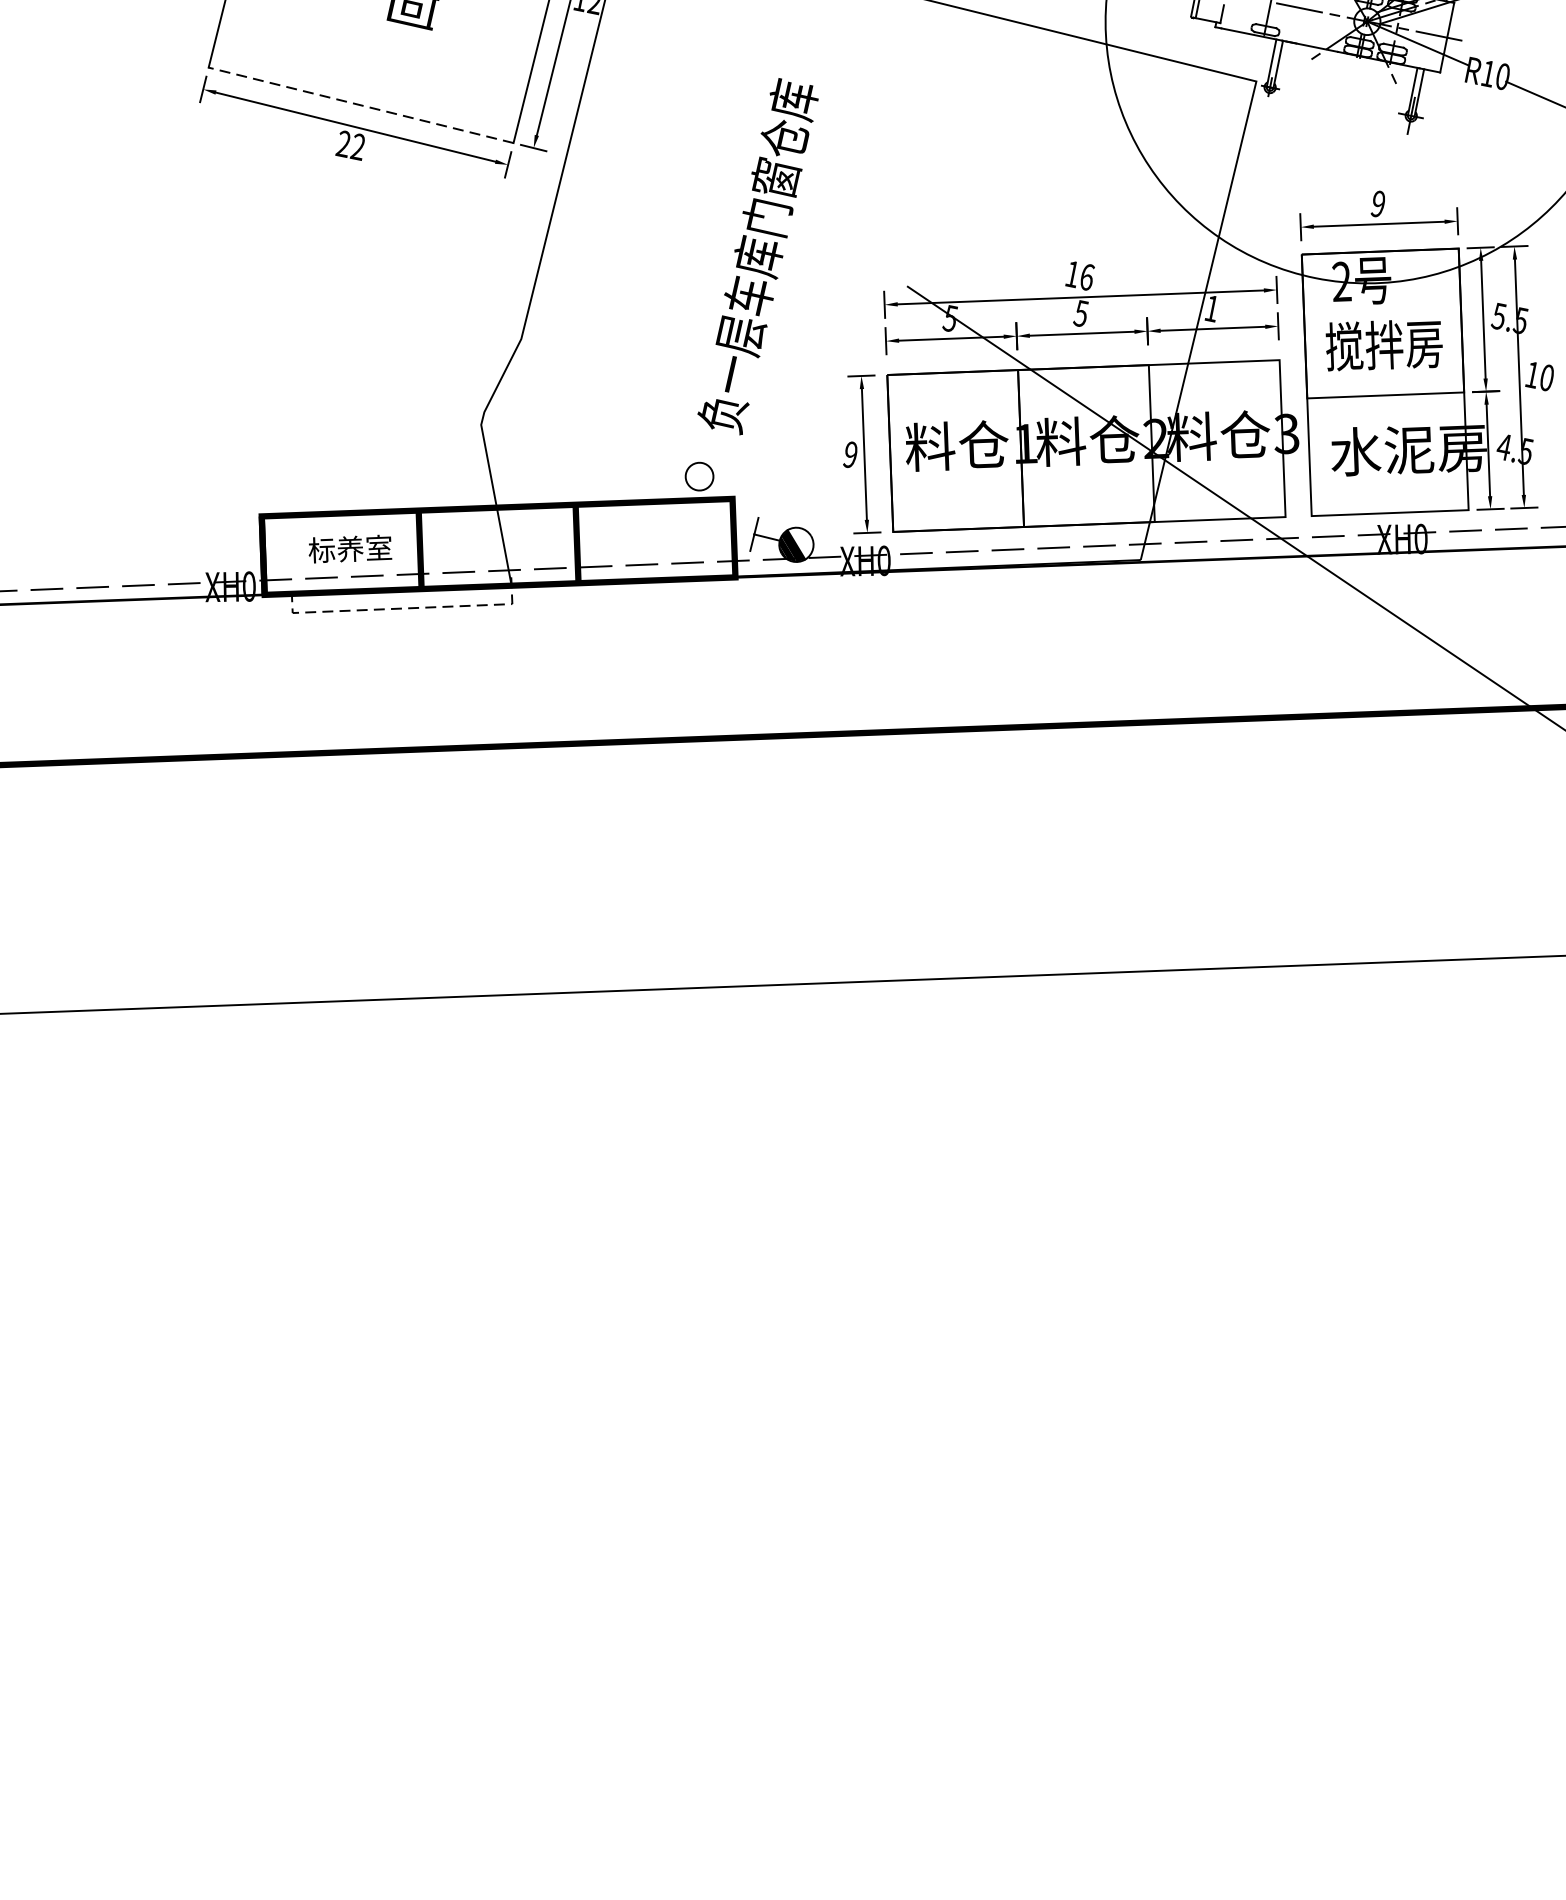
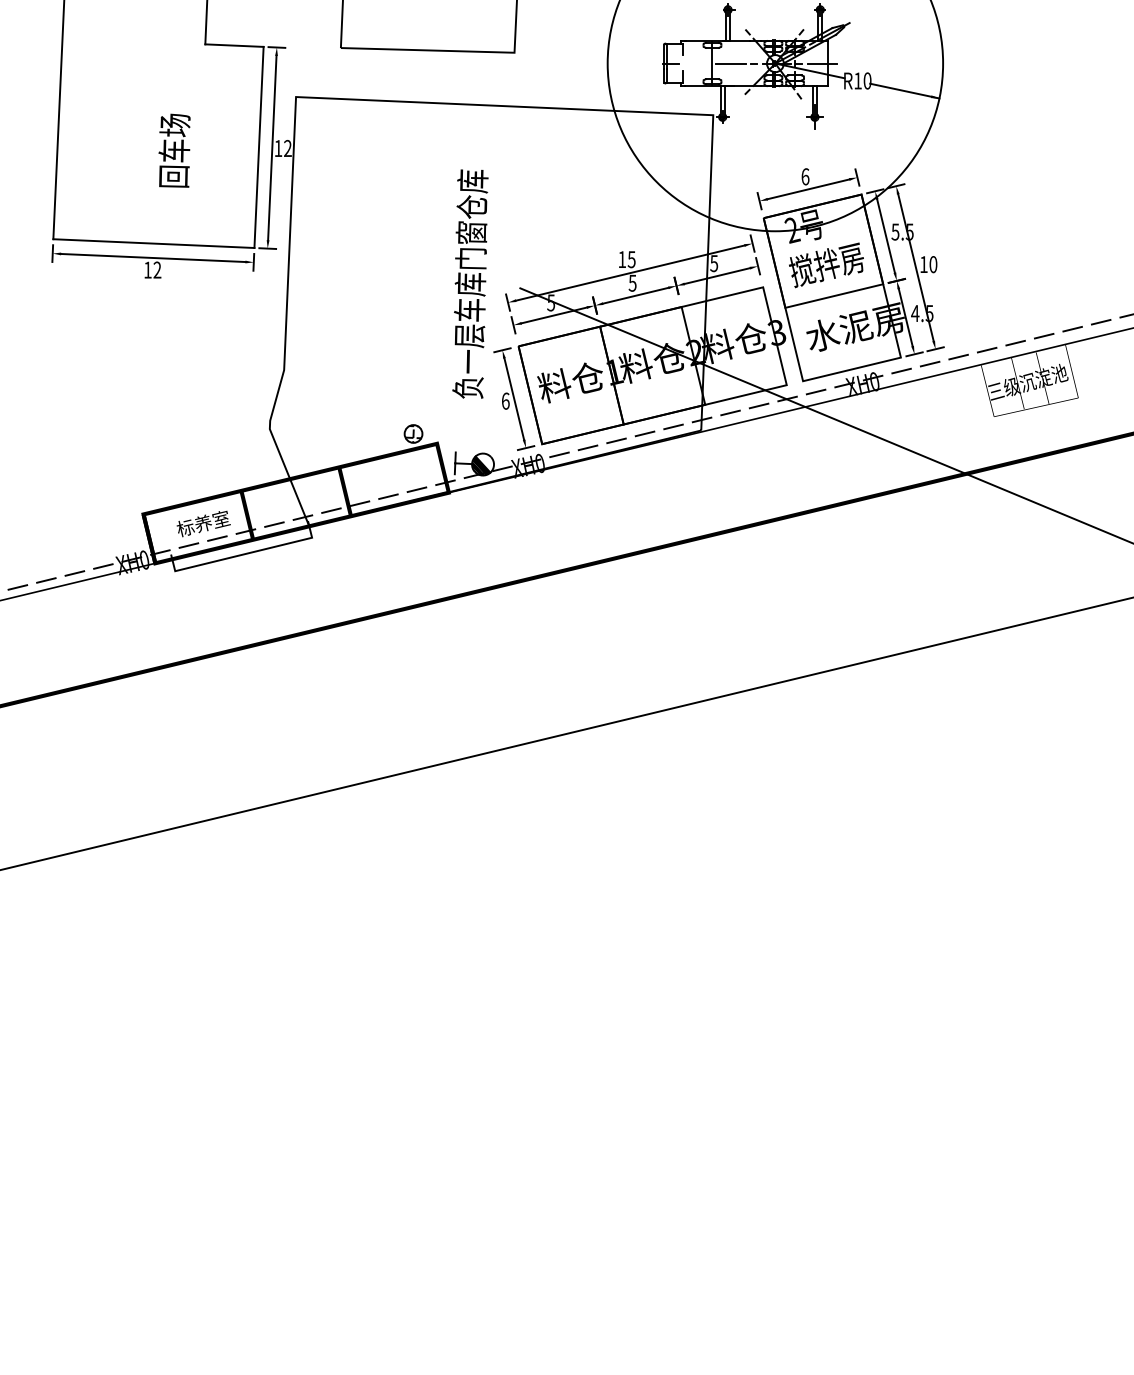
line: (360, 105) -> (153, 243), dashed -> solid
text: (343, 142) -> (147, 269), 22 -> 12
text: (1378, 203) -> (805, 176), 9 -> 6
text: (758, 255) -> (470, 283), moved
text: (1086, 276) -> (631, 259), 16 -> 15
text: (1212, 308) -> (714, 263), 1 -> 5
text: (850, 453) -> (505, 400), 9 -> 6
hatch: (699, 475) -> (413, 433), added
line: (402, 608) -> (243, 554), dashed -> solid

